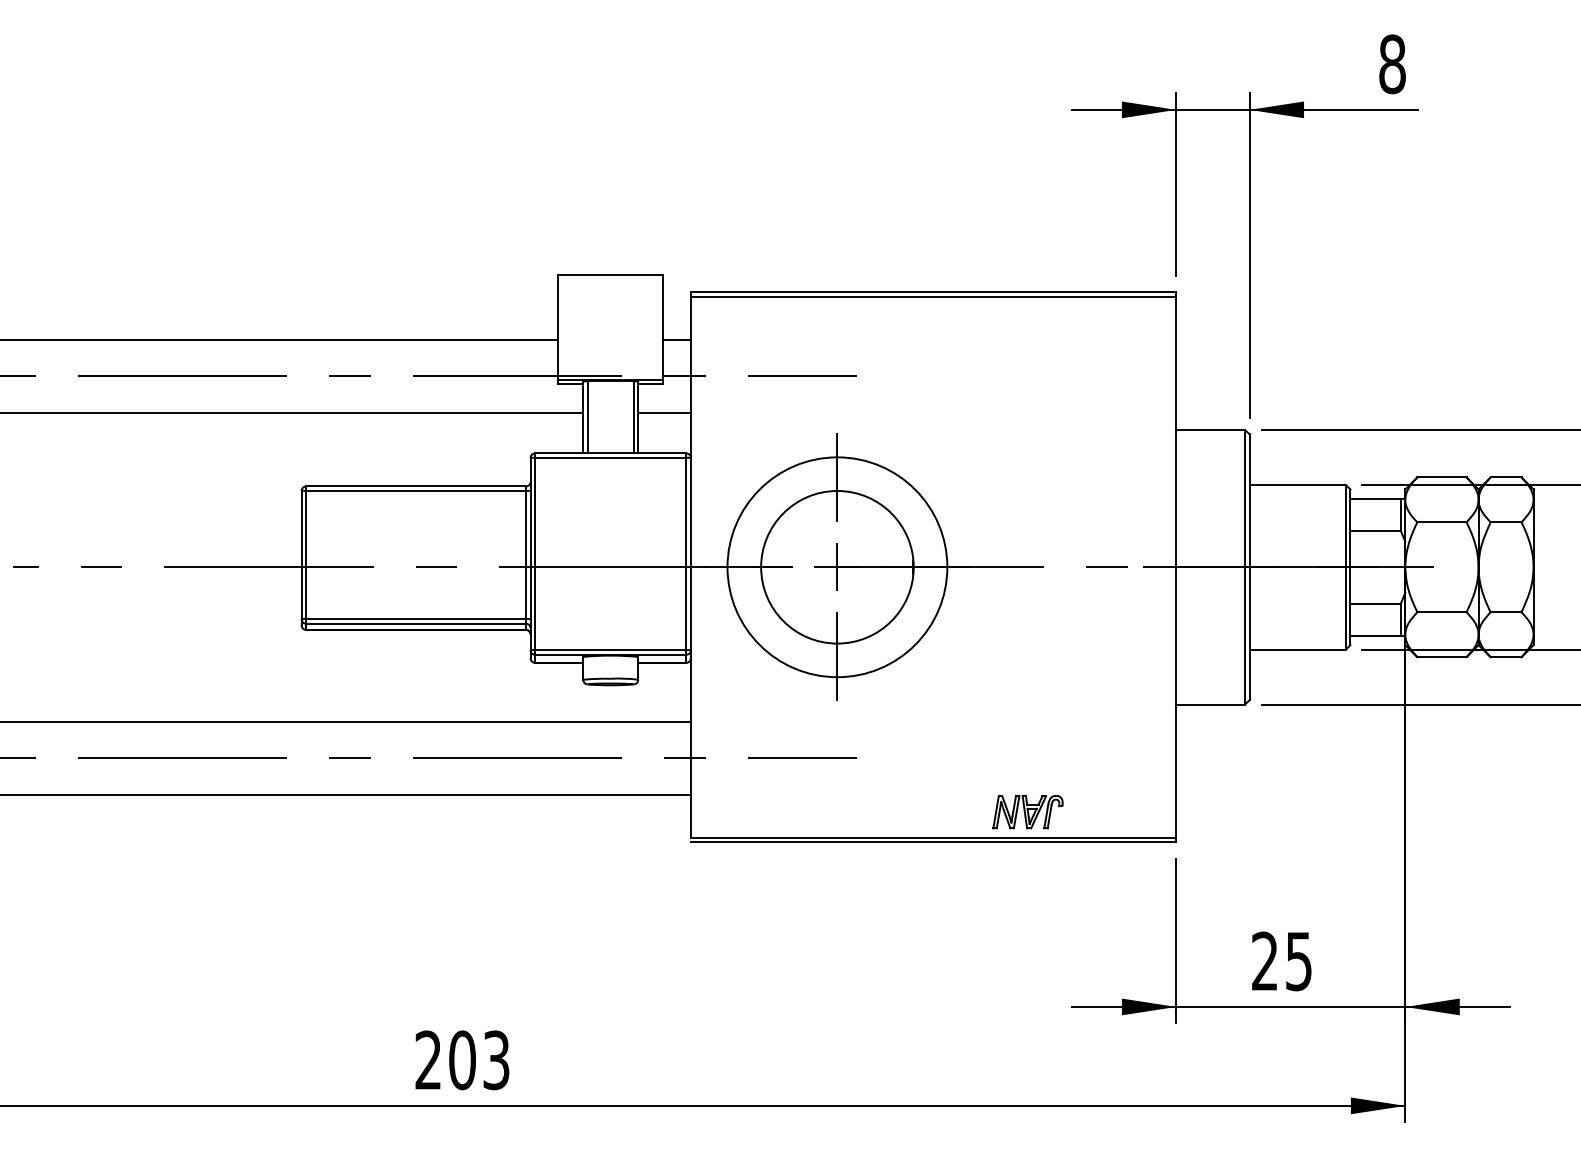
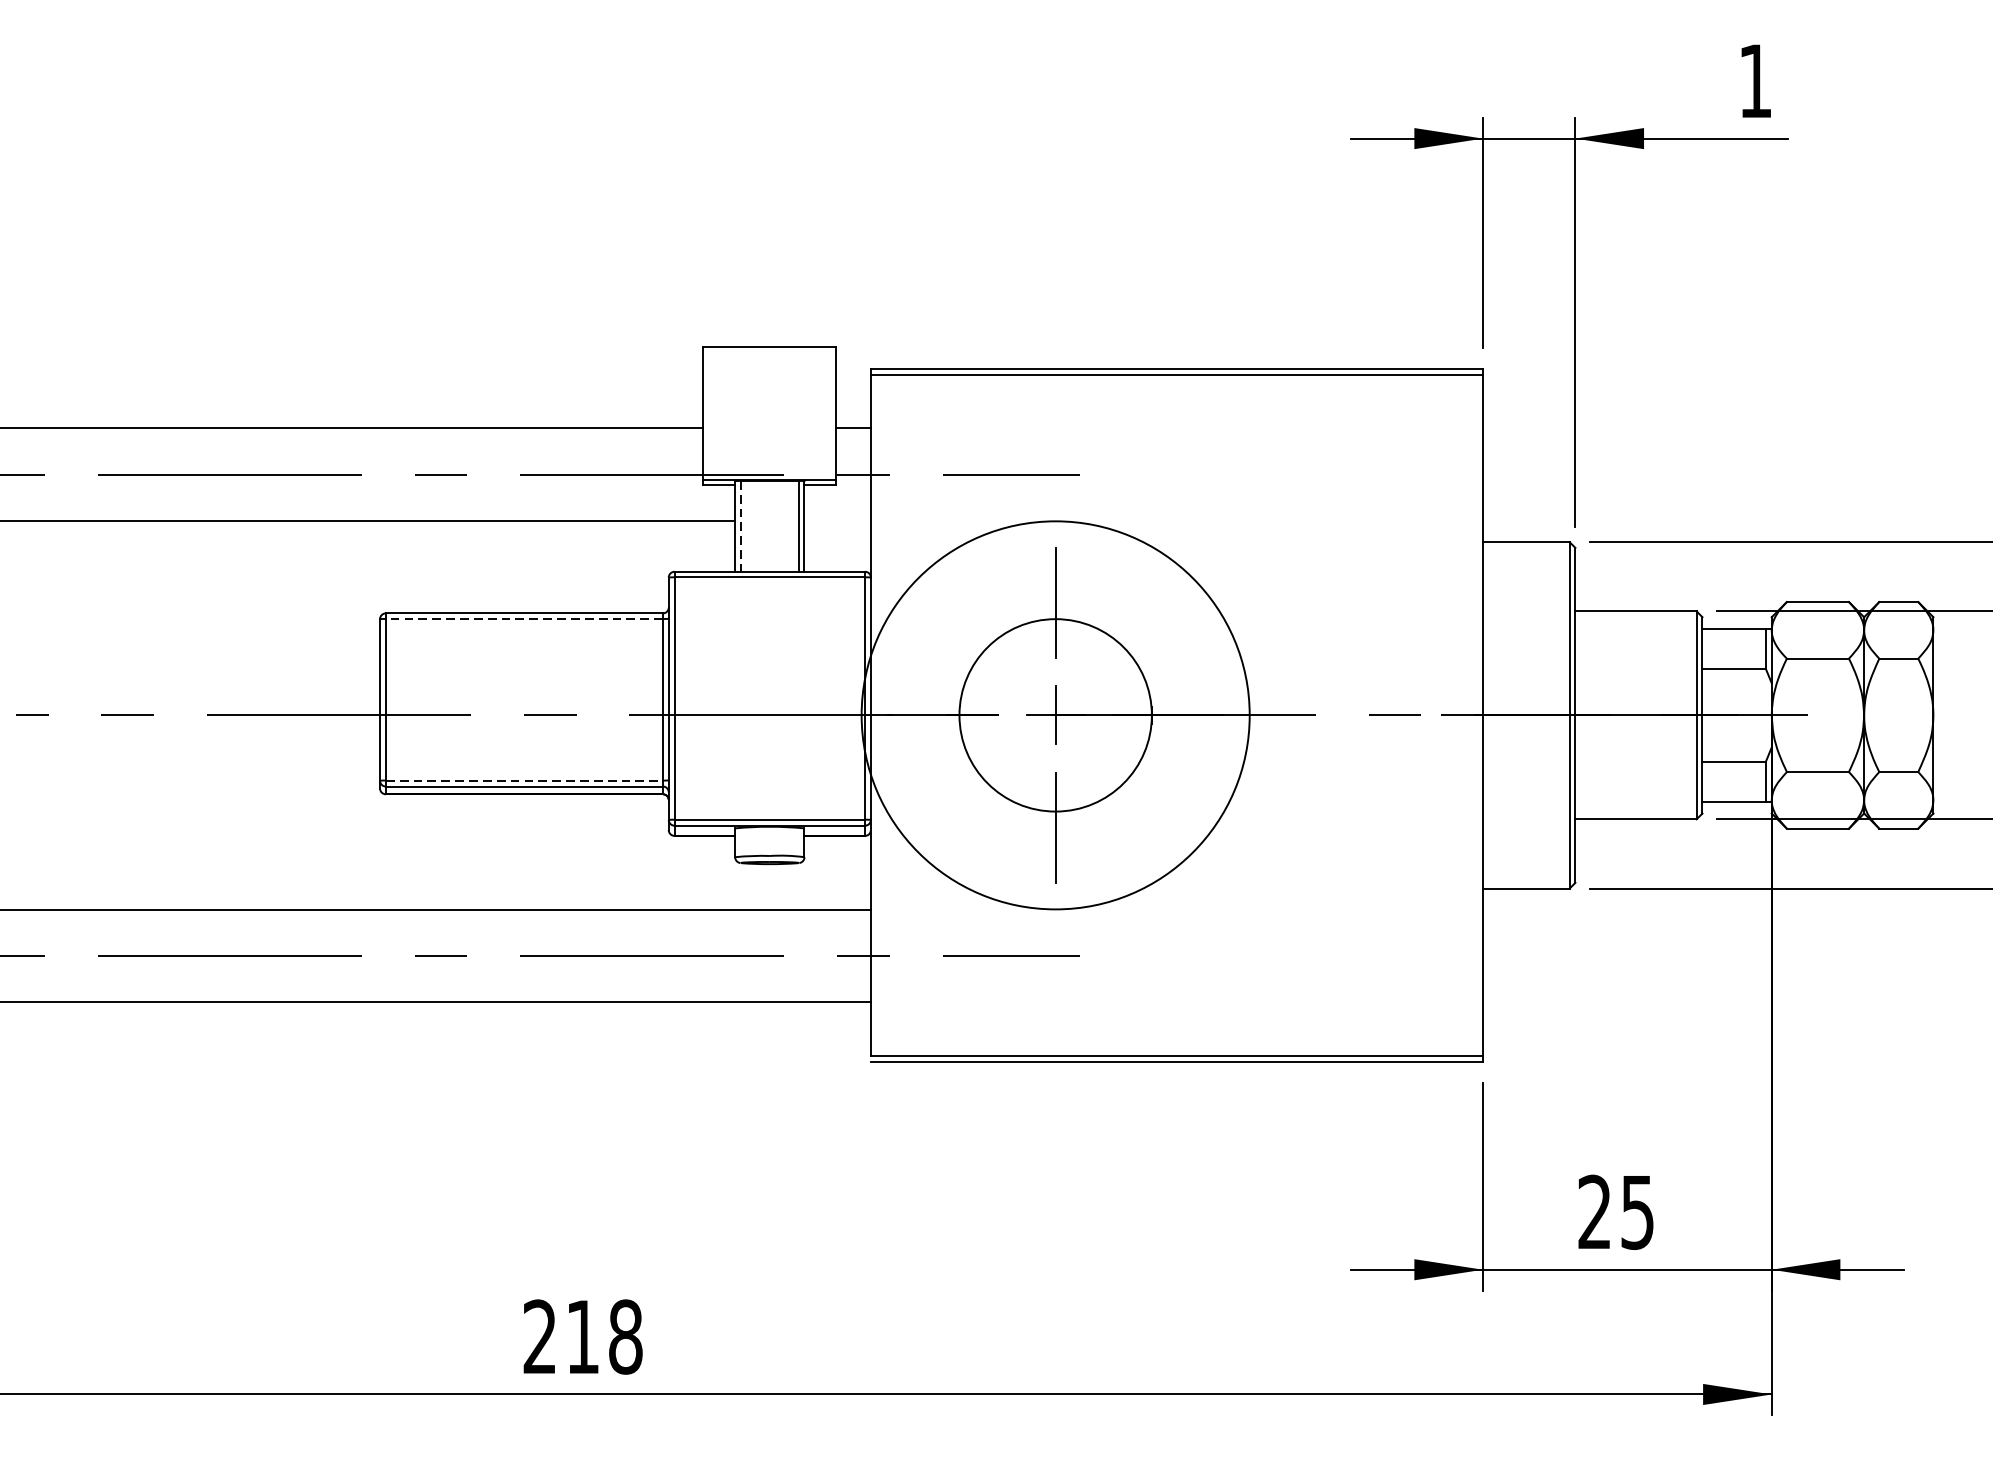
text: (1392, 64) -> (1755, 81), 8 -> 1
line: (664, 412) -> (837, 520), removed
line: (587, 417) -> (740, 526), solid -> dashed
line: (416, 490) -> (524, 618), solid -> dashed
circle: (837, 567) -> (1055, 715), size x1.4
line: (416, 618) -> (524, 779), solid -> dashed
part: (1027, 812) -> (1295, 1024), removed
text: (479, 1060) -> (604, 1337), 203 -> 218

